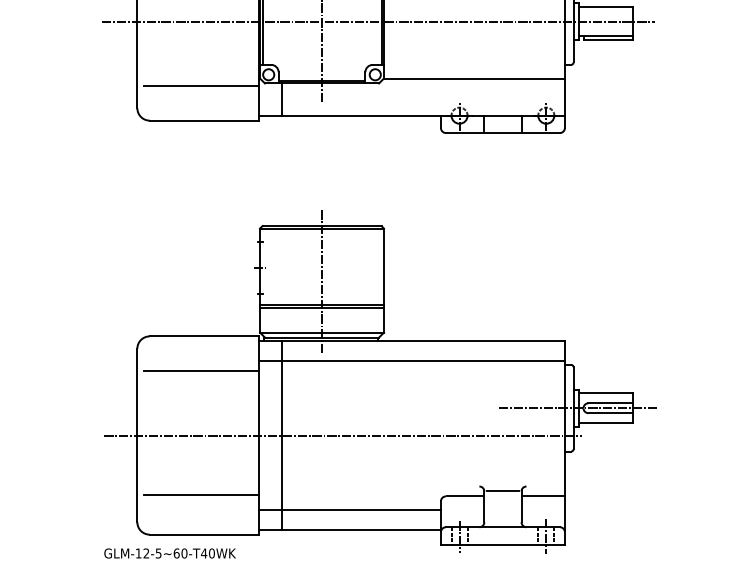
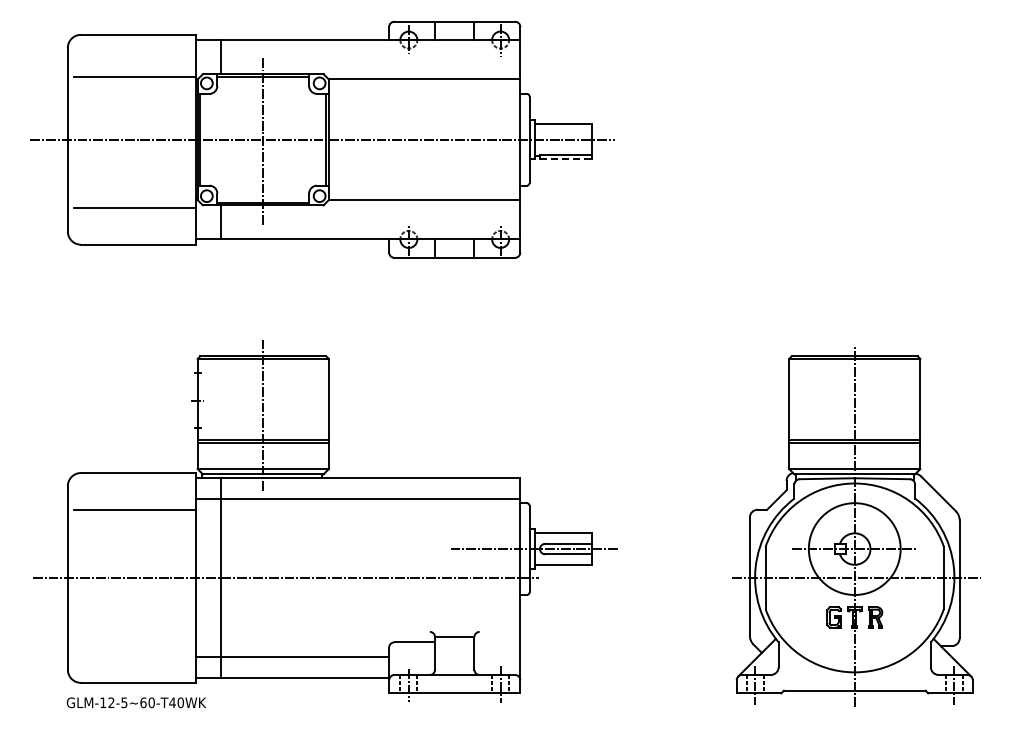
line: (608, 40) -> (566, 159), solid -> dashed
line: (201, 494) -> (135, 640), removed
line: (543, 496) -> (497, 642), removed
text: (169, 553) -> (135, 702), moved

